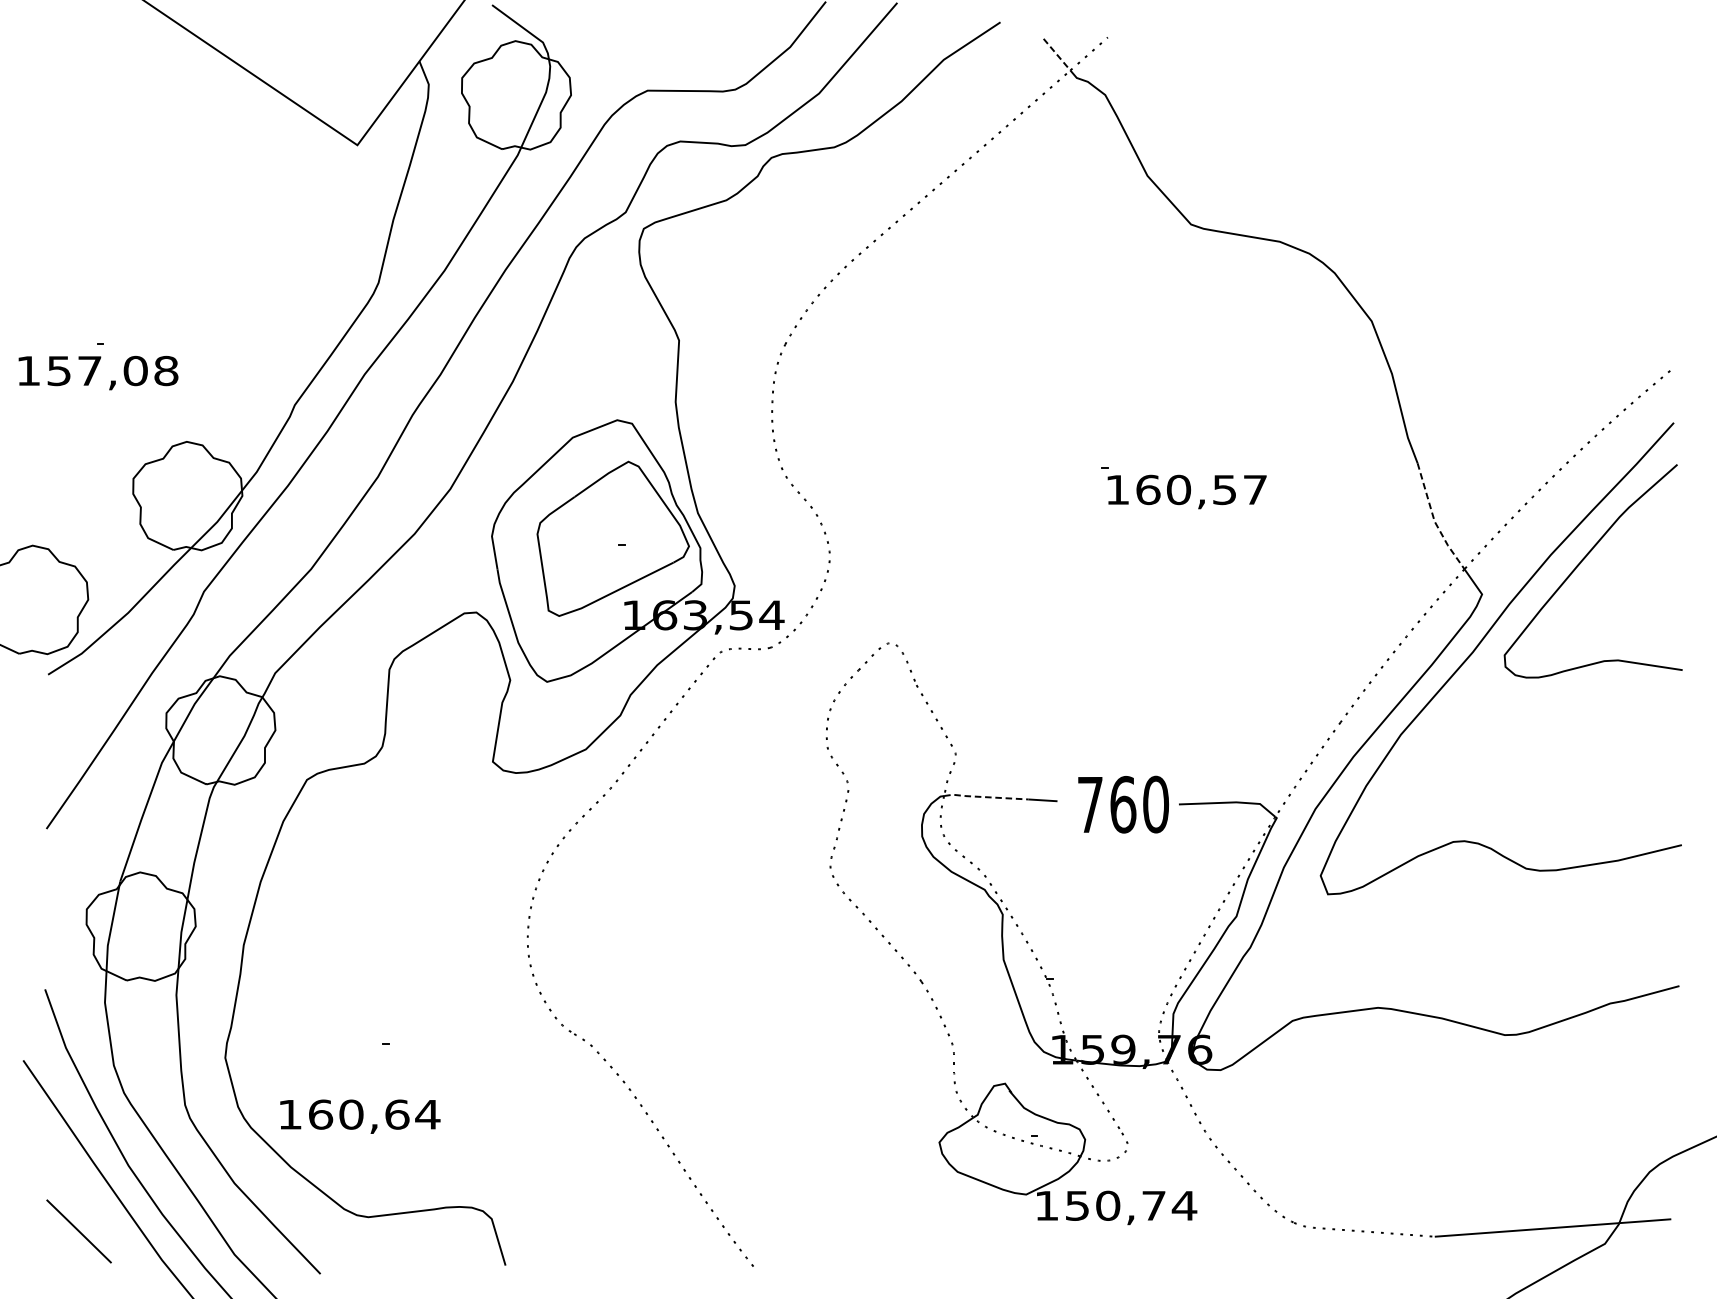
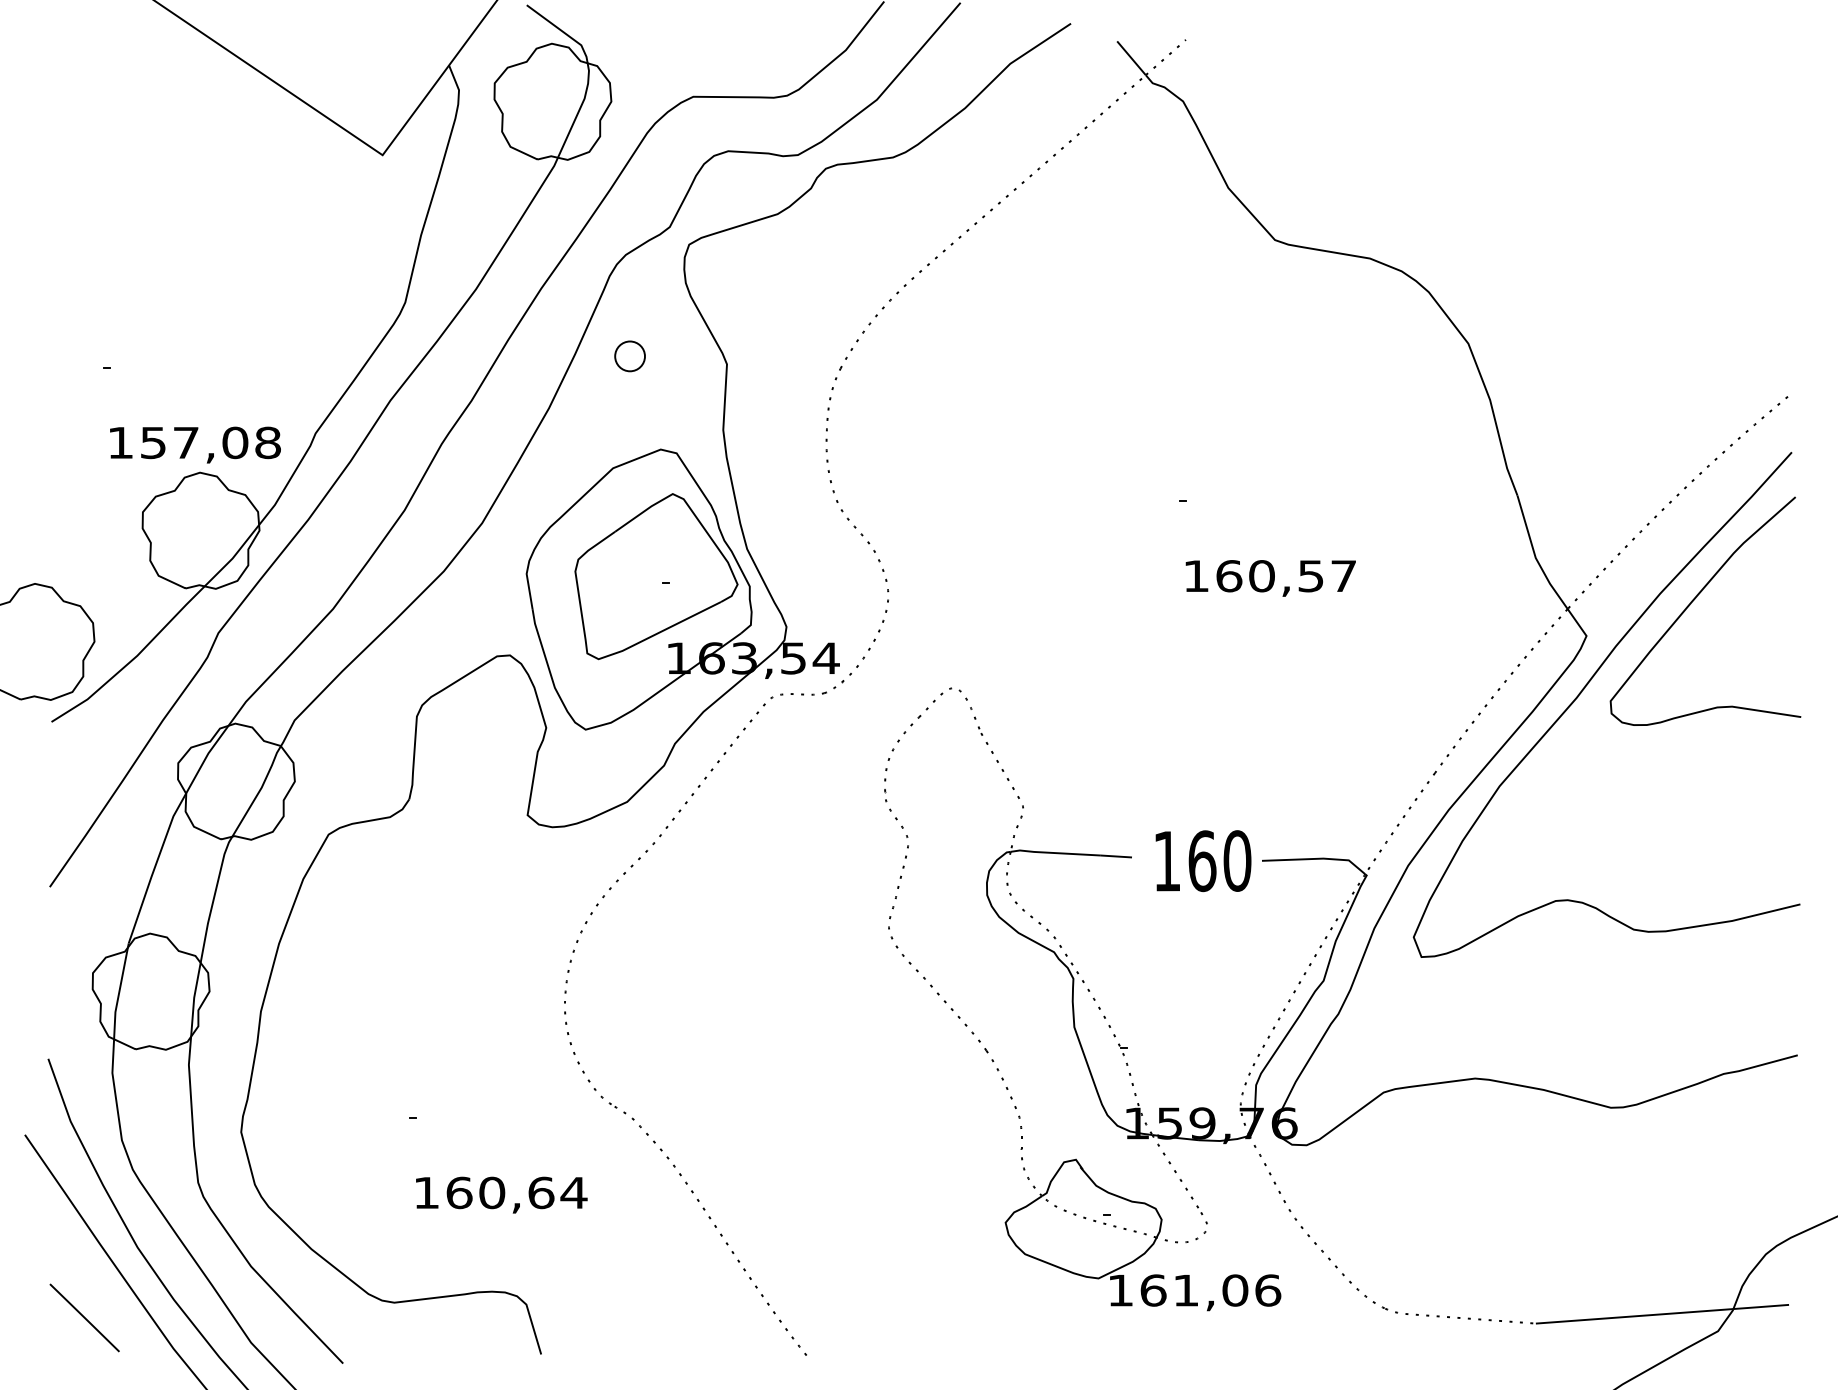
line: (1057, 54) -> (1131, 58), dashed -> solid
part: (588, 333) -> (629, 356), added
text: (98, 372) -> (195, 444), moved
text: (1186, 492) -> (1270, 578), moved
line: (1434, 521) -> (1535, 557), dashed -> solid
line: (984, 797) -> (1053, 853), dashed -> solid
text: (1090, 805) -> (1167, 861), 760 -> 160
text: (360, 1116) -> (501, 1194), moved
text: (1130, 1205) -> (1210, 1290), 150,74 -> 161,06

